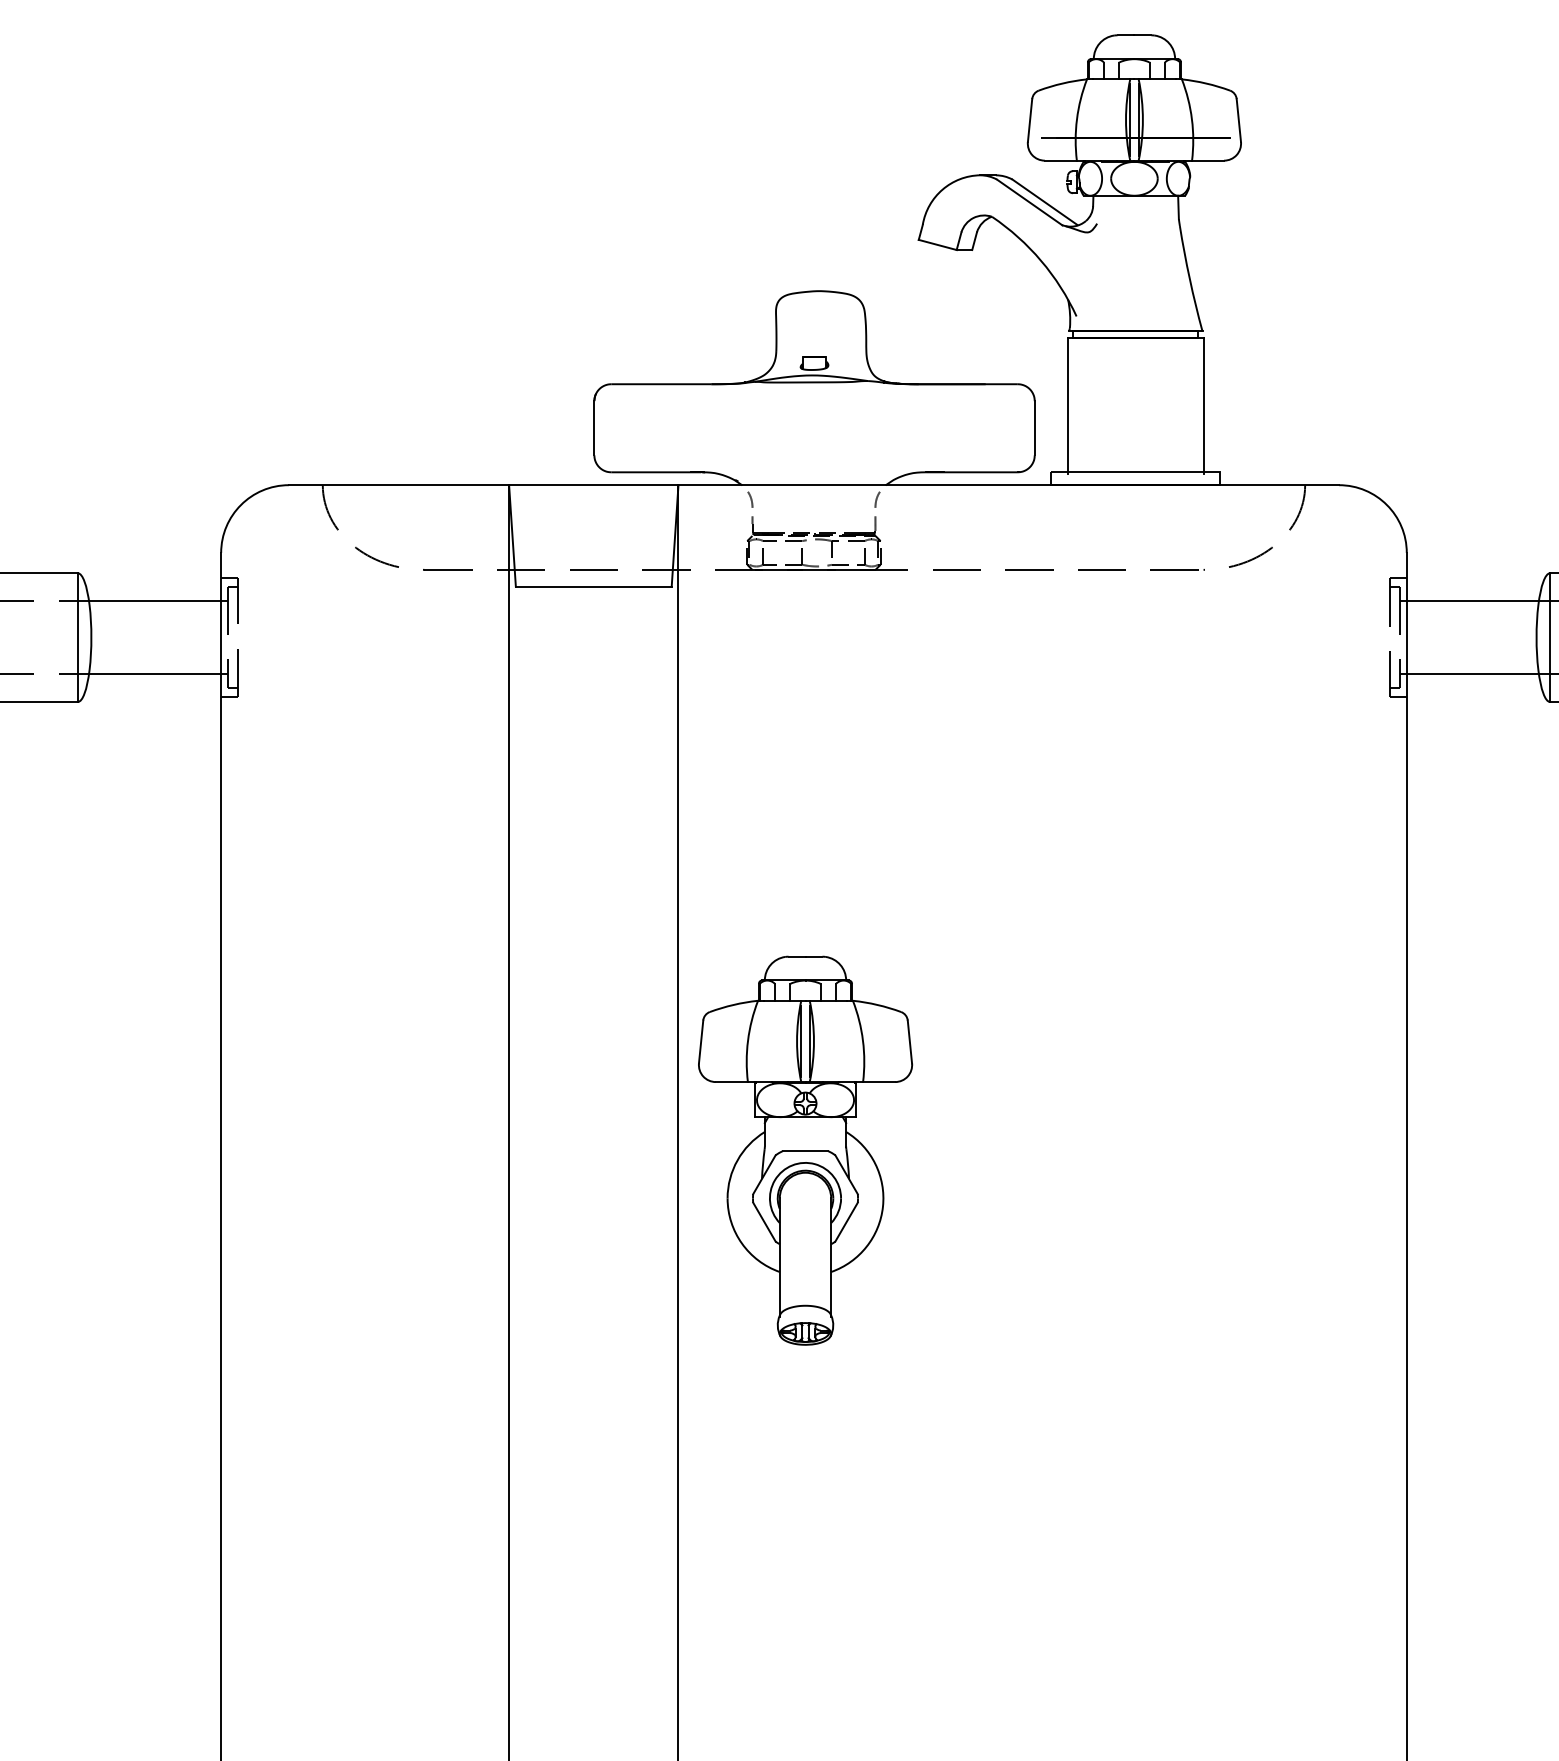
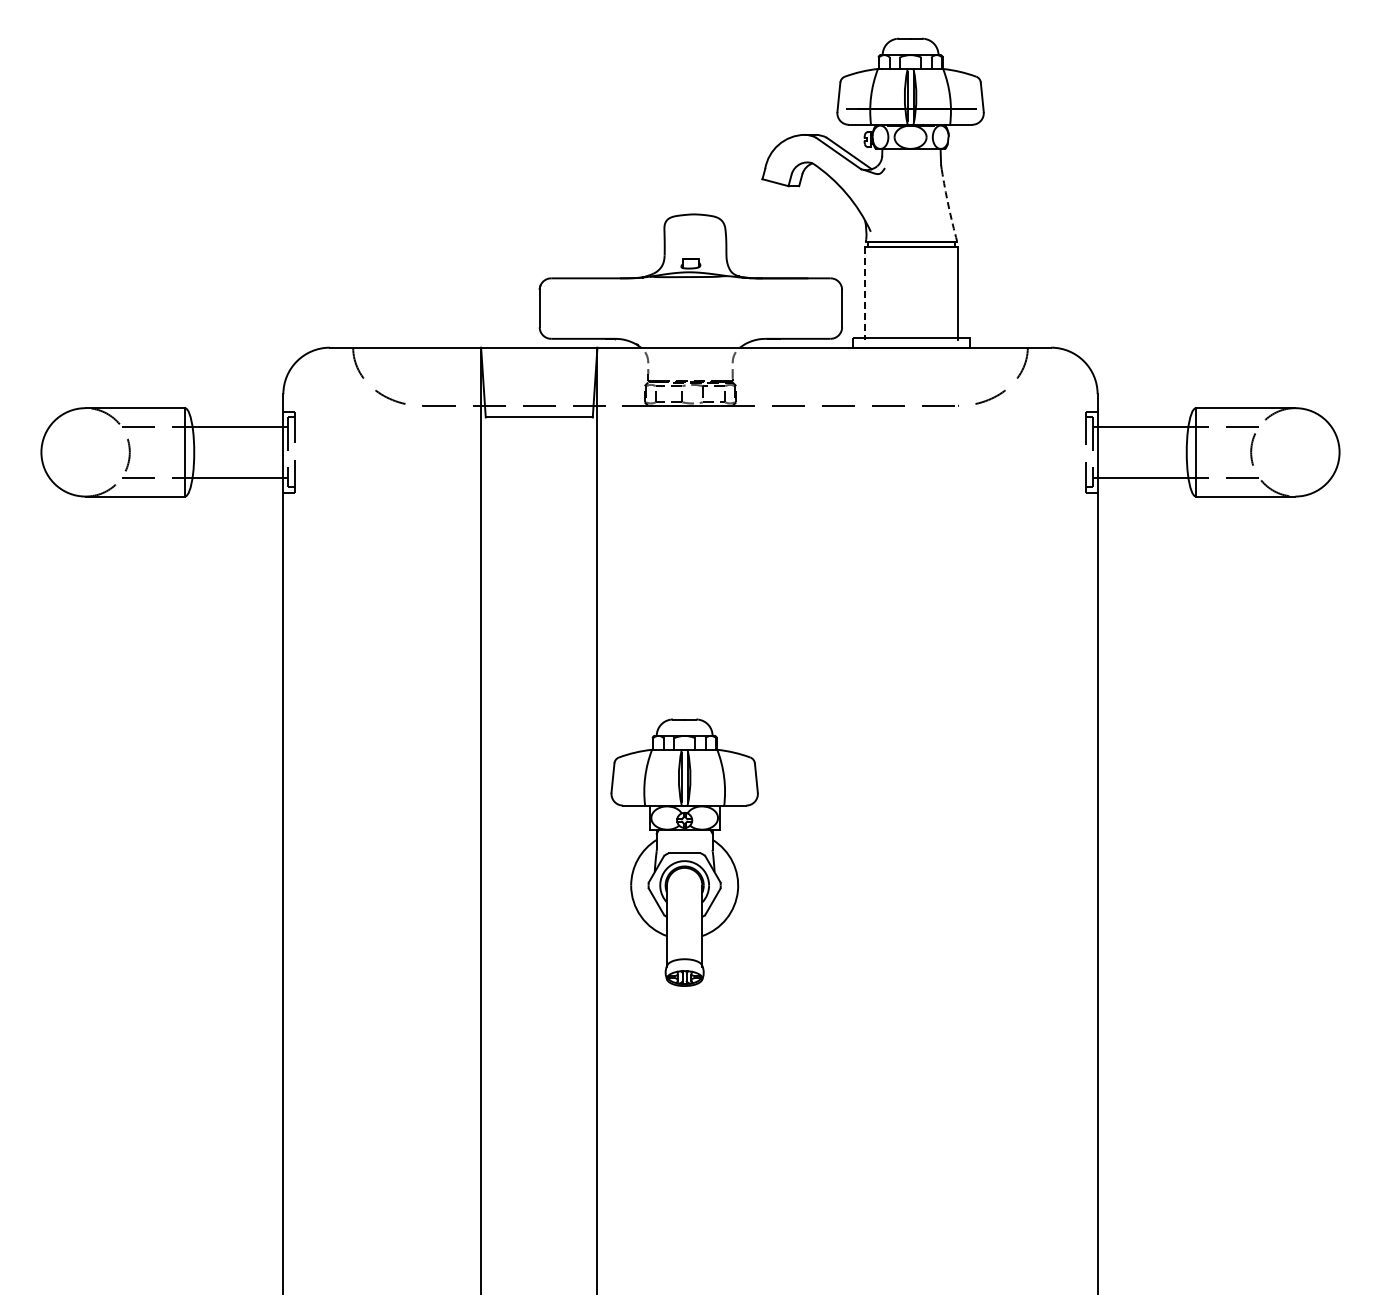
arc: (1189, 279) -> (948, 206), solid -> dashed
line: (1067, 406) -> (864, 293), solid -> dashed
part: (805, 1150) -> (684, 852), moved

